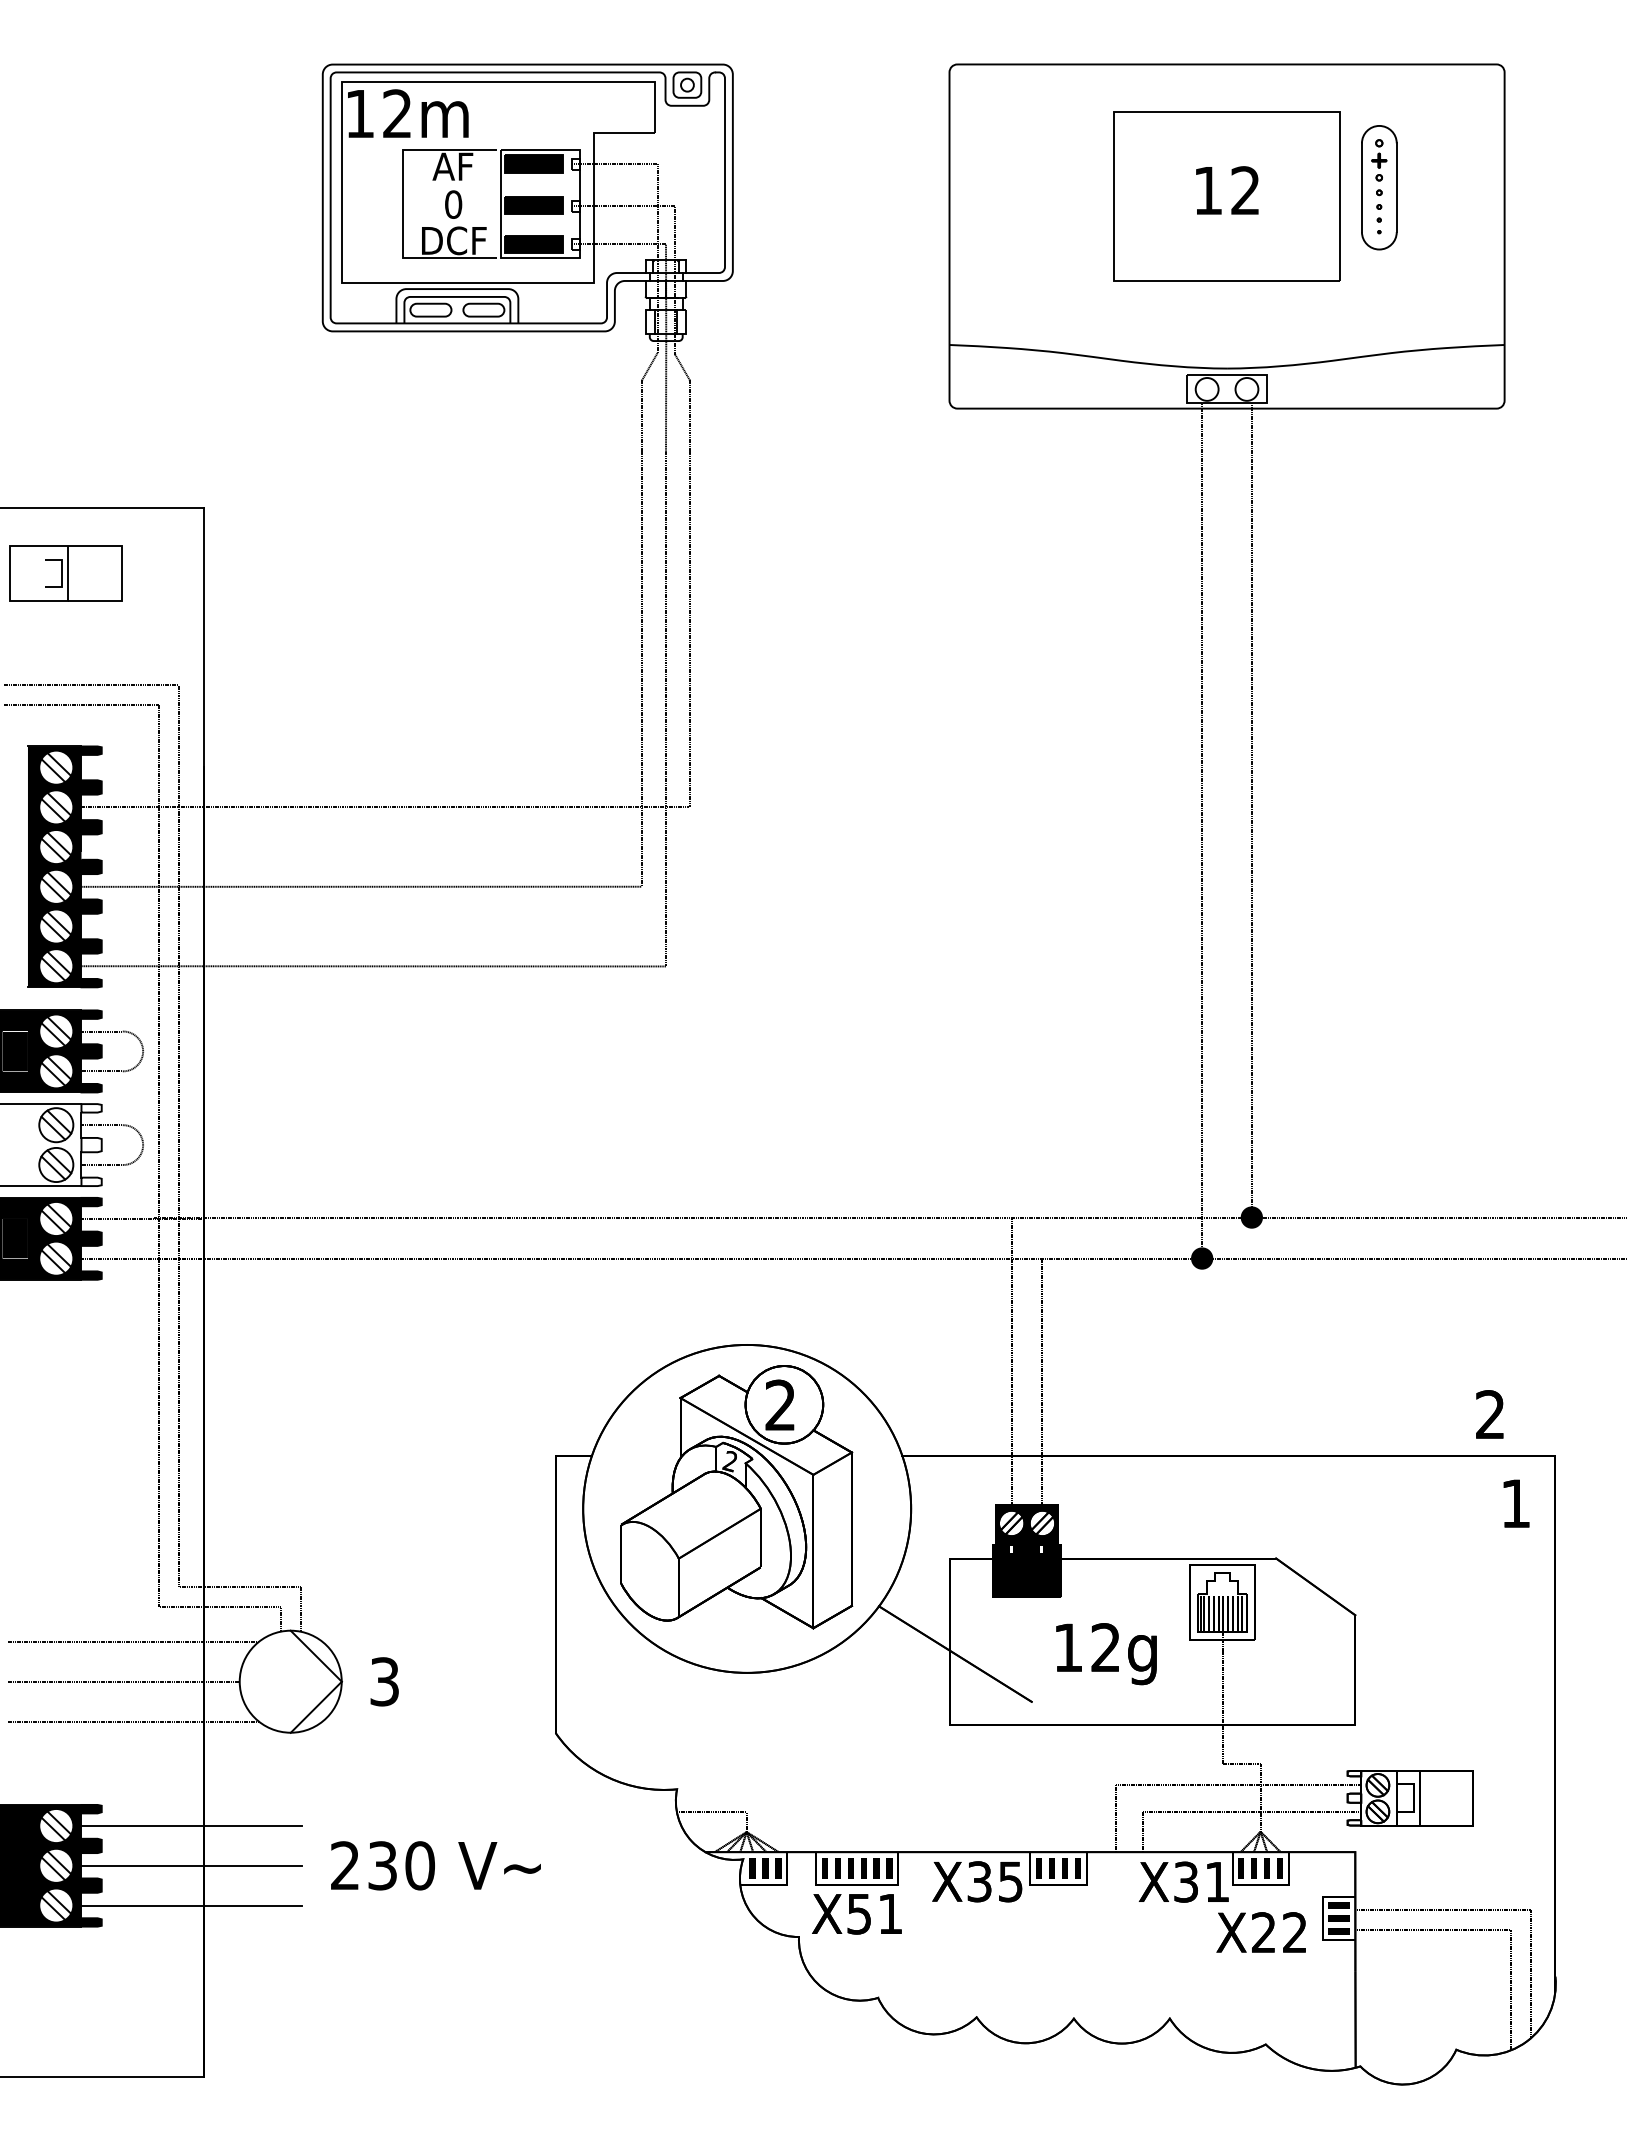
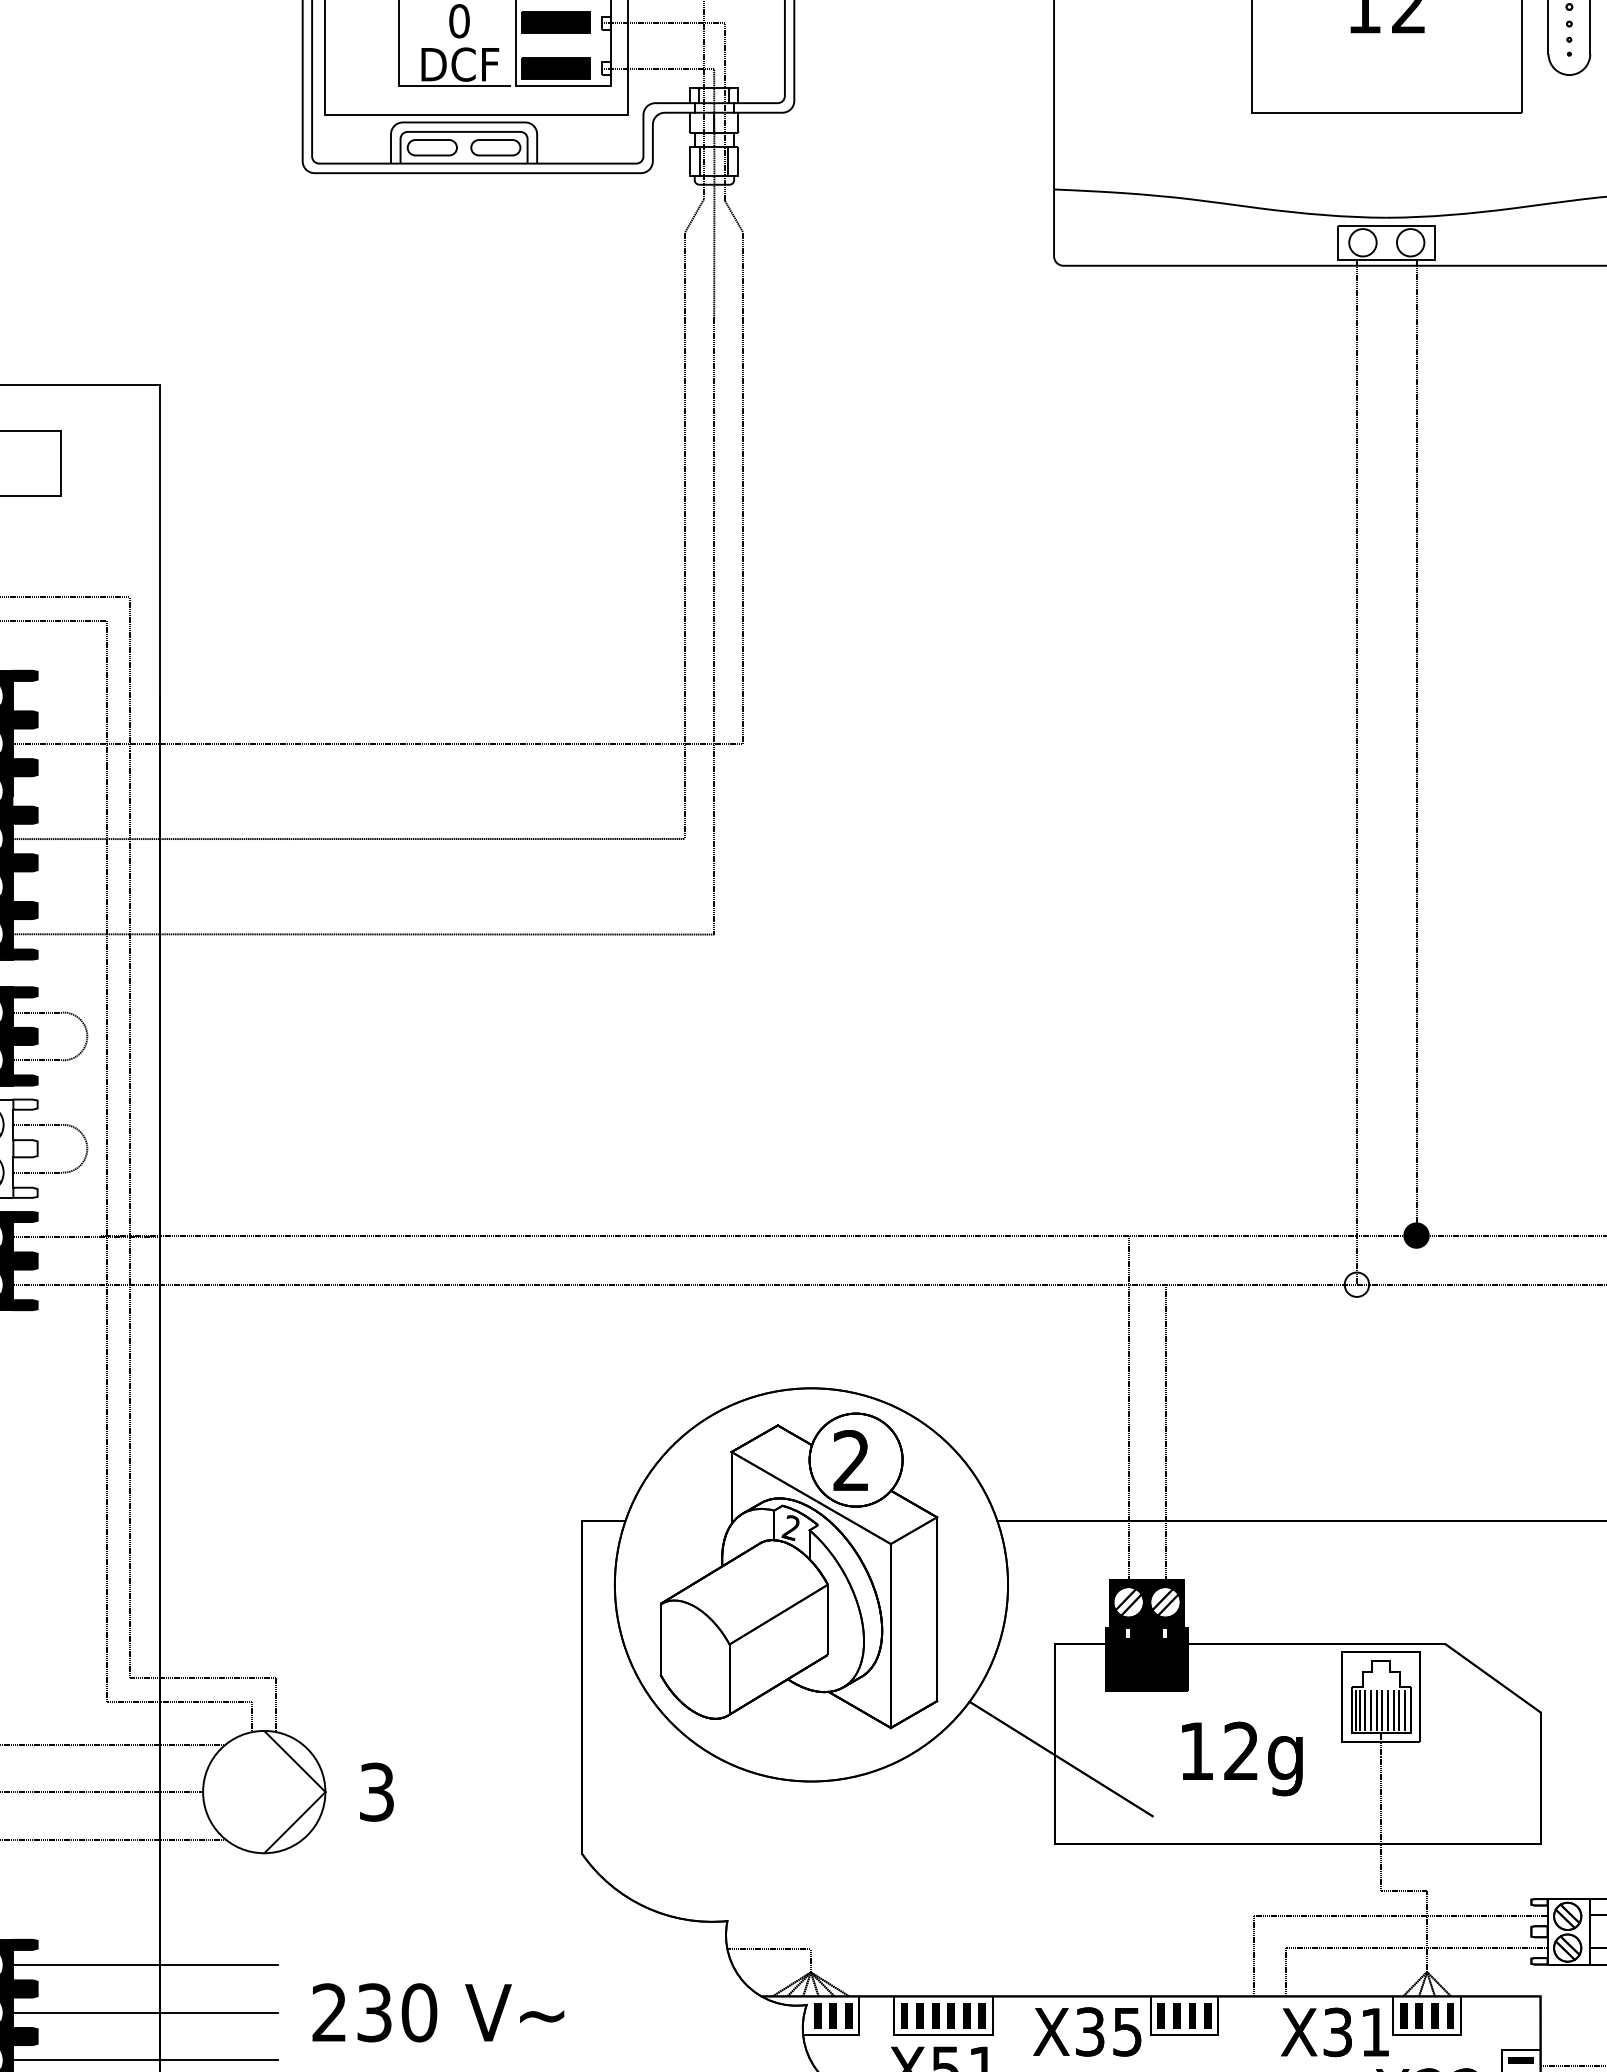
fill: (1202, 1258) -> (1357, 1284), removed

